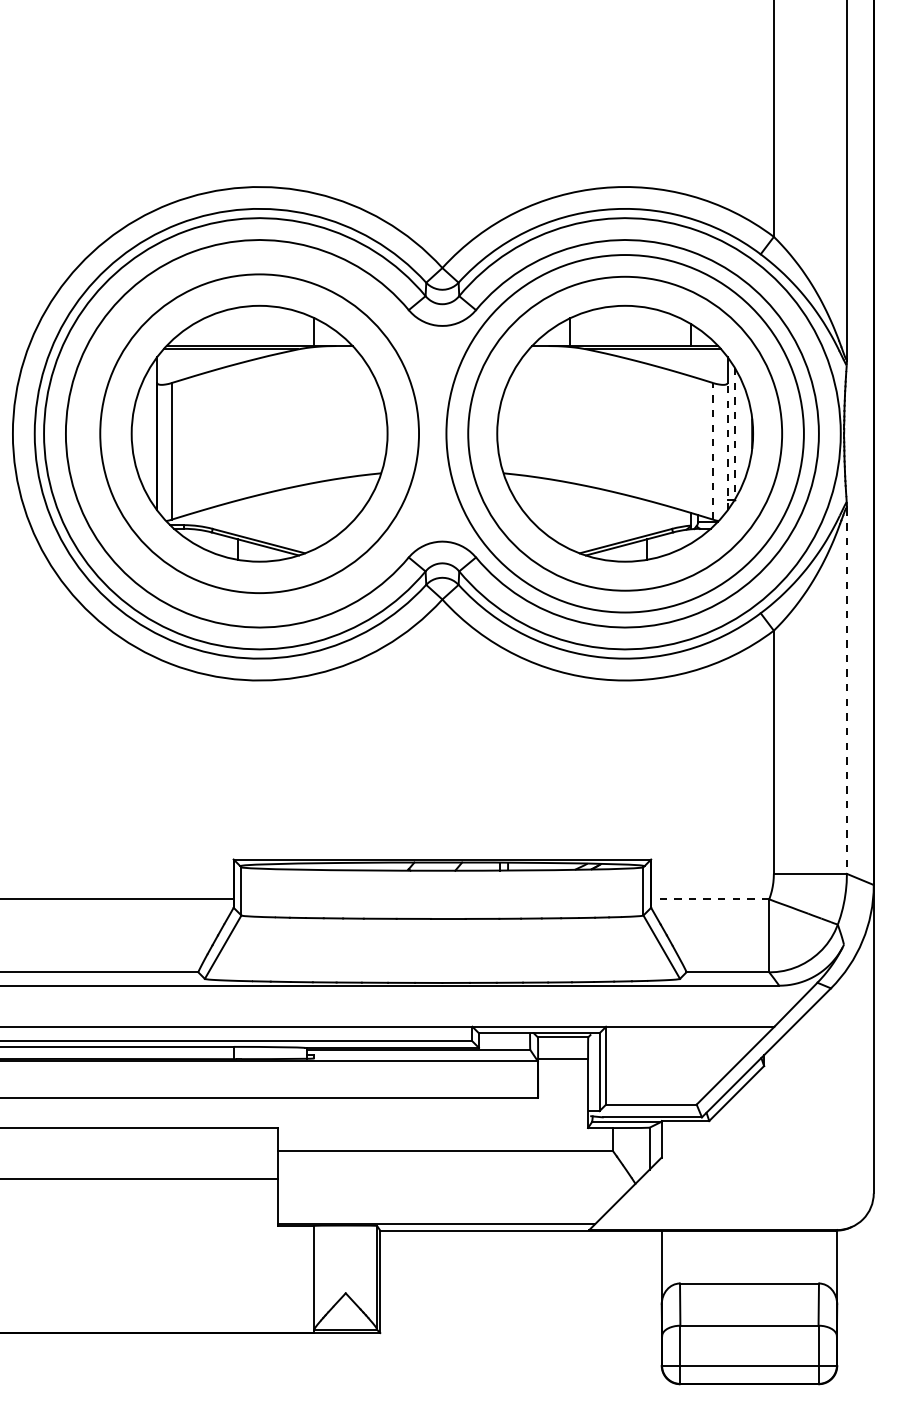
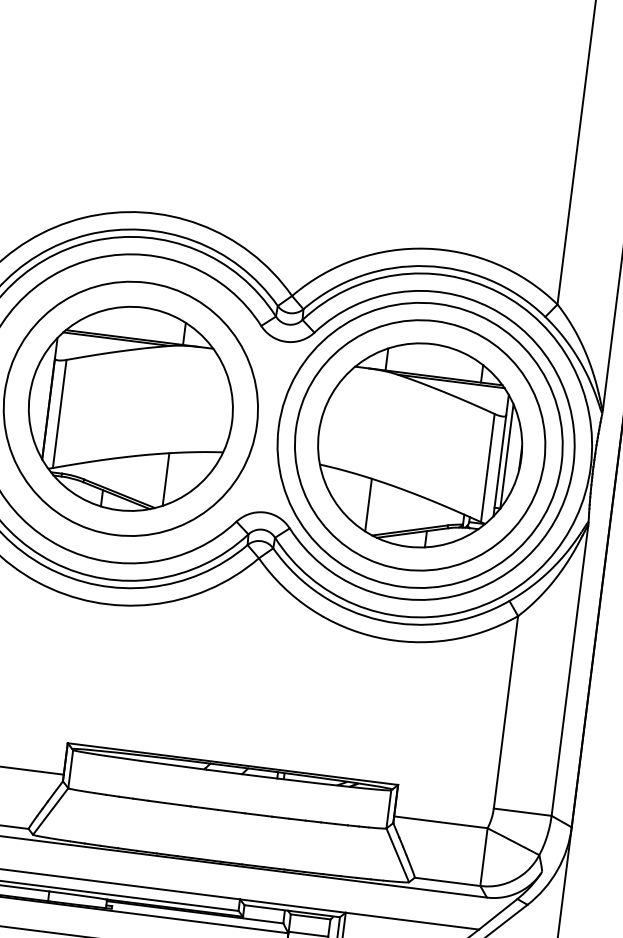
line: (734, 433) -> (506, 456), dashed -> solid
line: (727, 446) -> (499, 465), dashed -> solid
line: (712, 450) -> (487, 467), dashed -> solid
line: (314, 515) -> (166, 479), added
line: (570, 515) -> (368, 504), added
line: (846, 691) -> (569, 671), dashed -> solid
line: (709, 899) -> (440, 822), dashed -> solid

